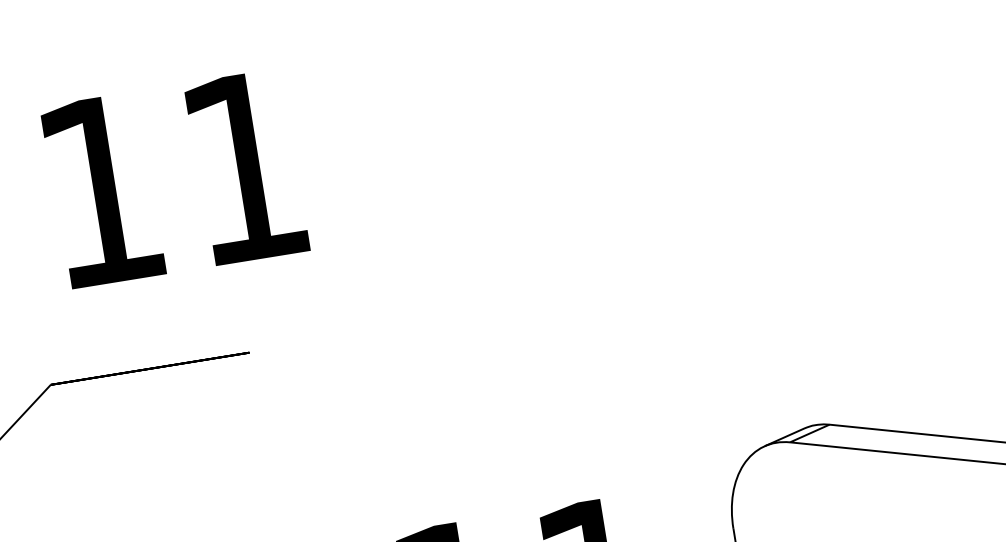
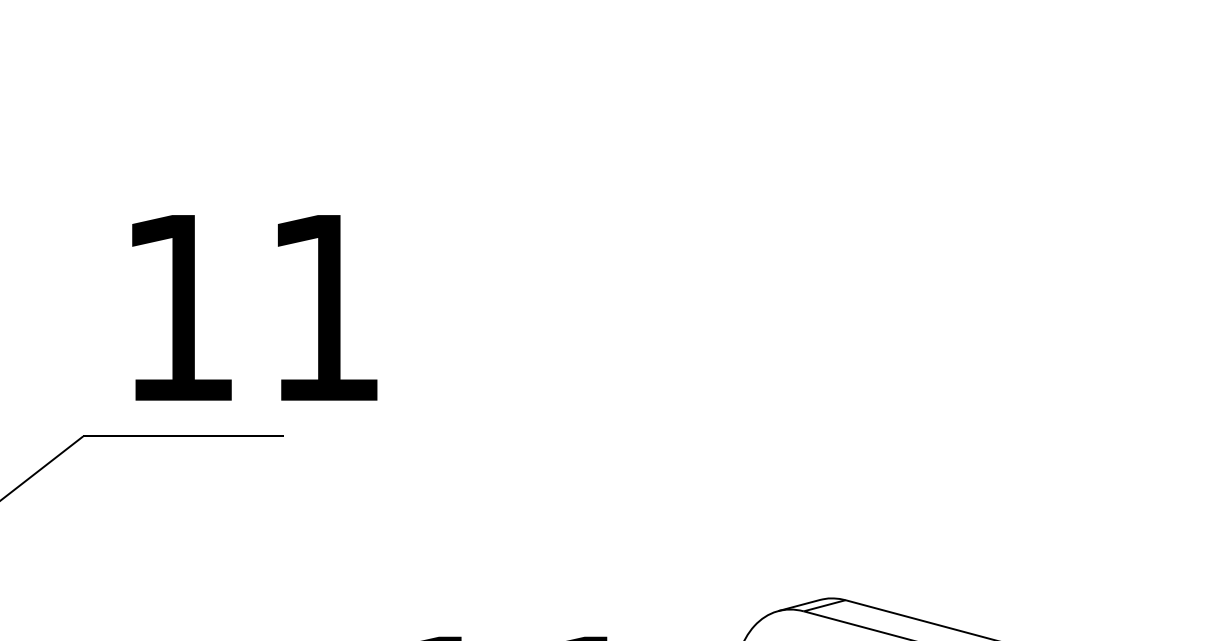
text: (174, 178) -> (254, 307), moved

